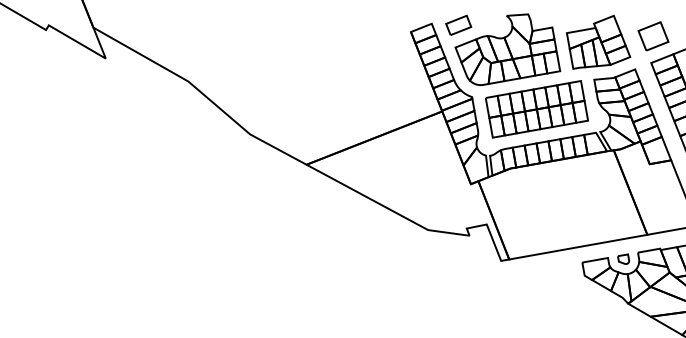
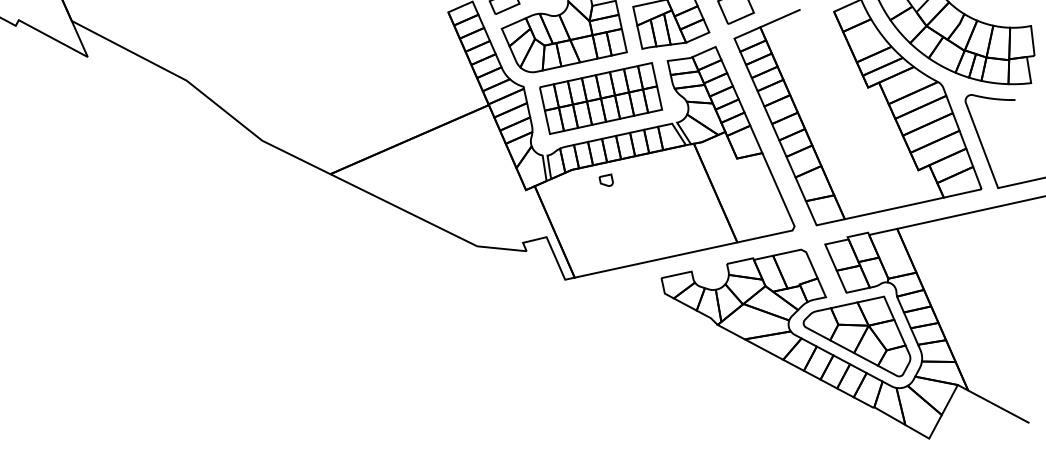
part: (622, 258) -> (605, 179), moved

